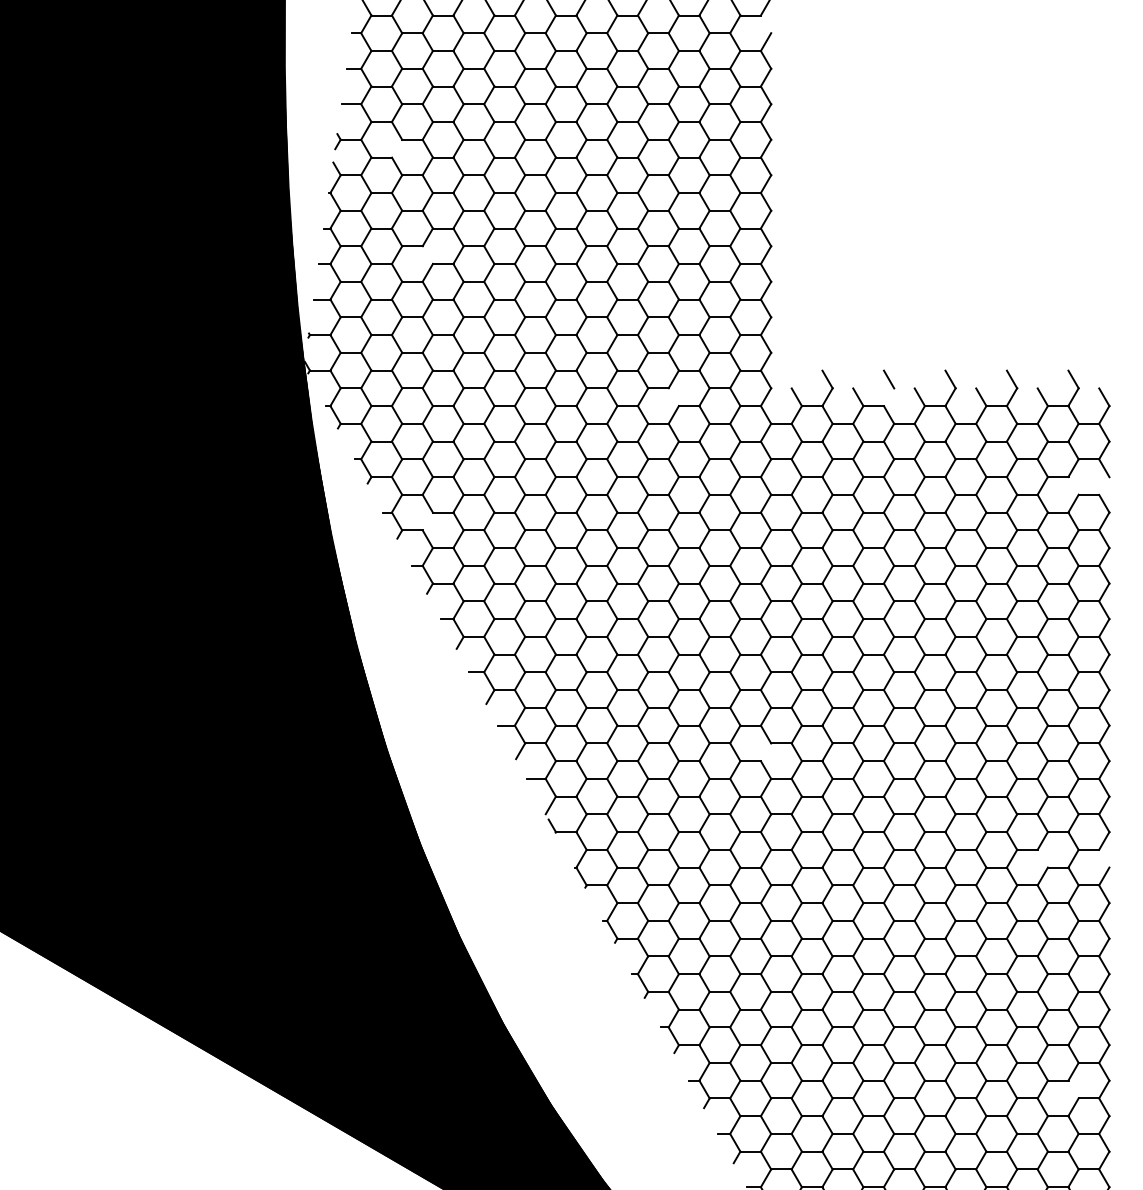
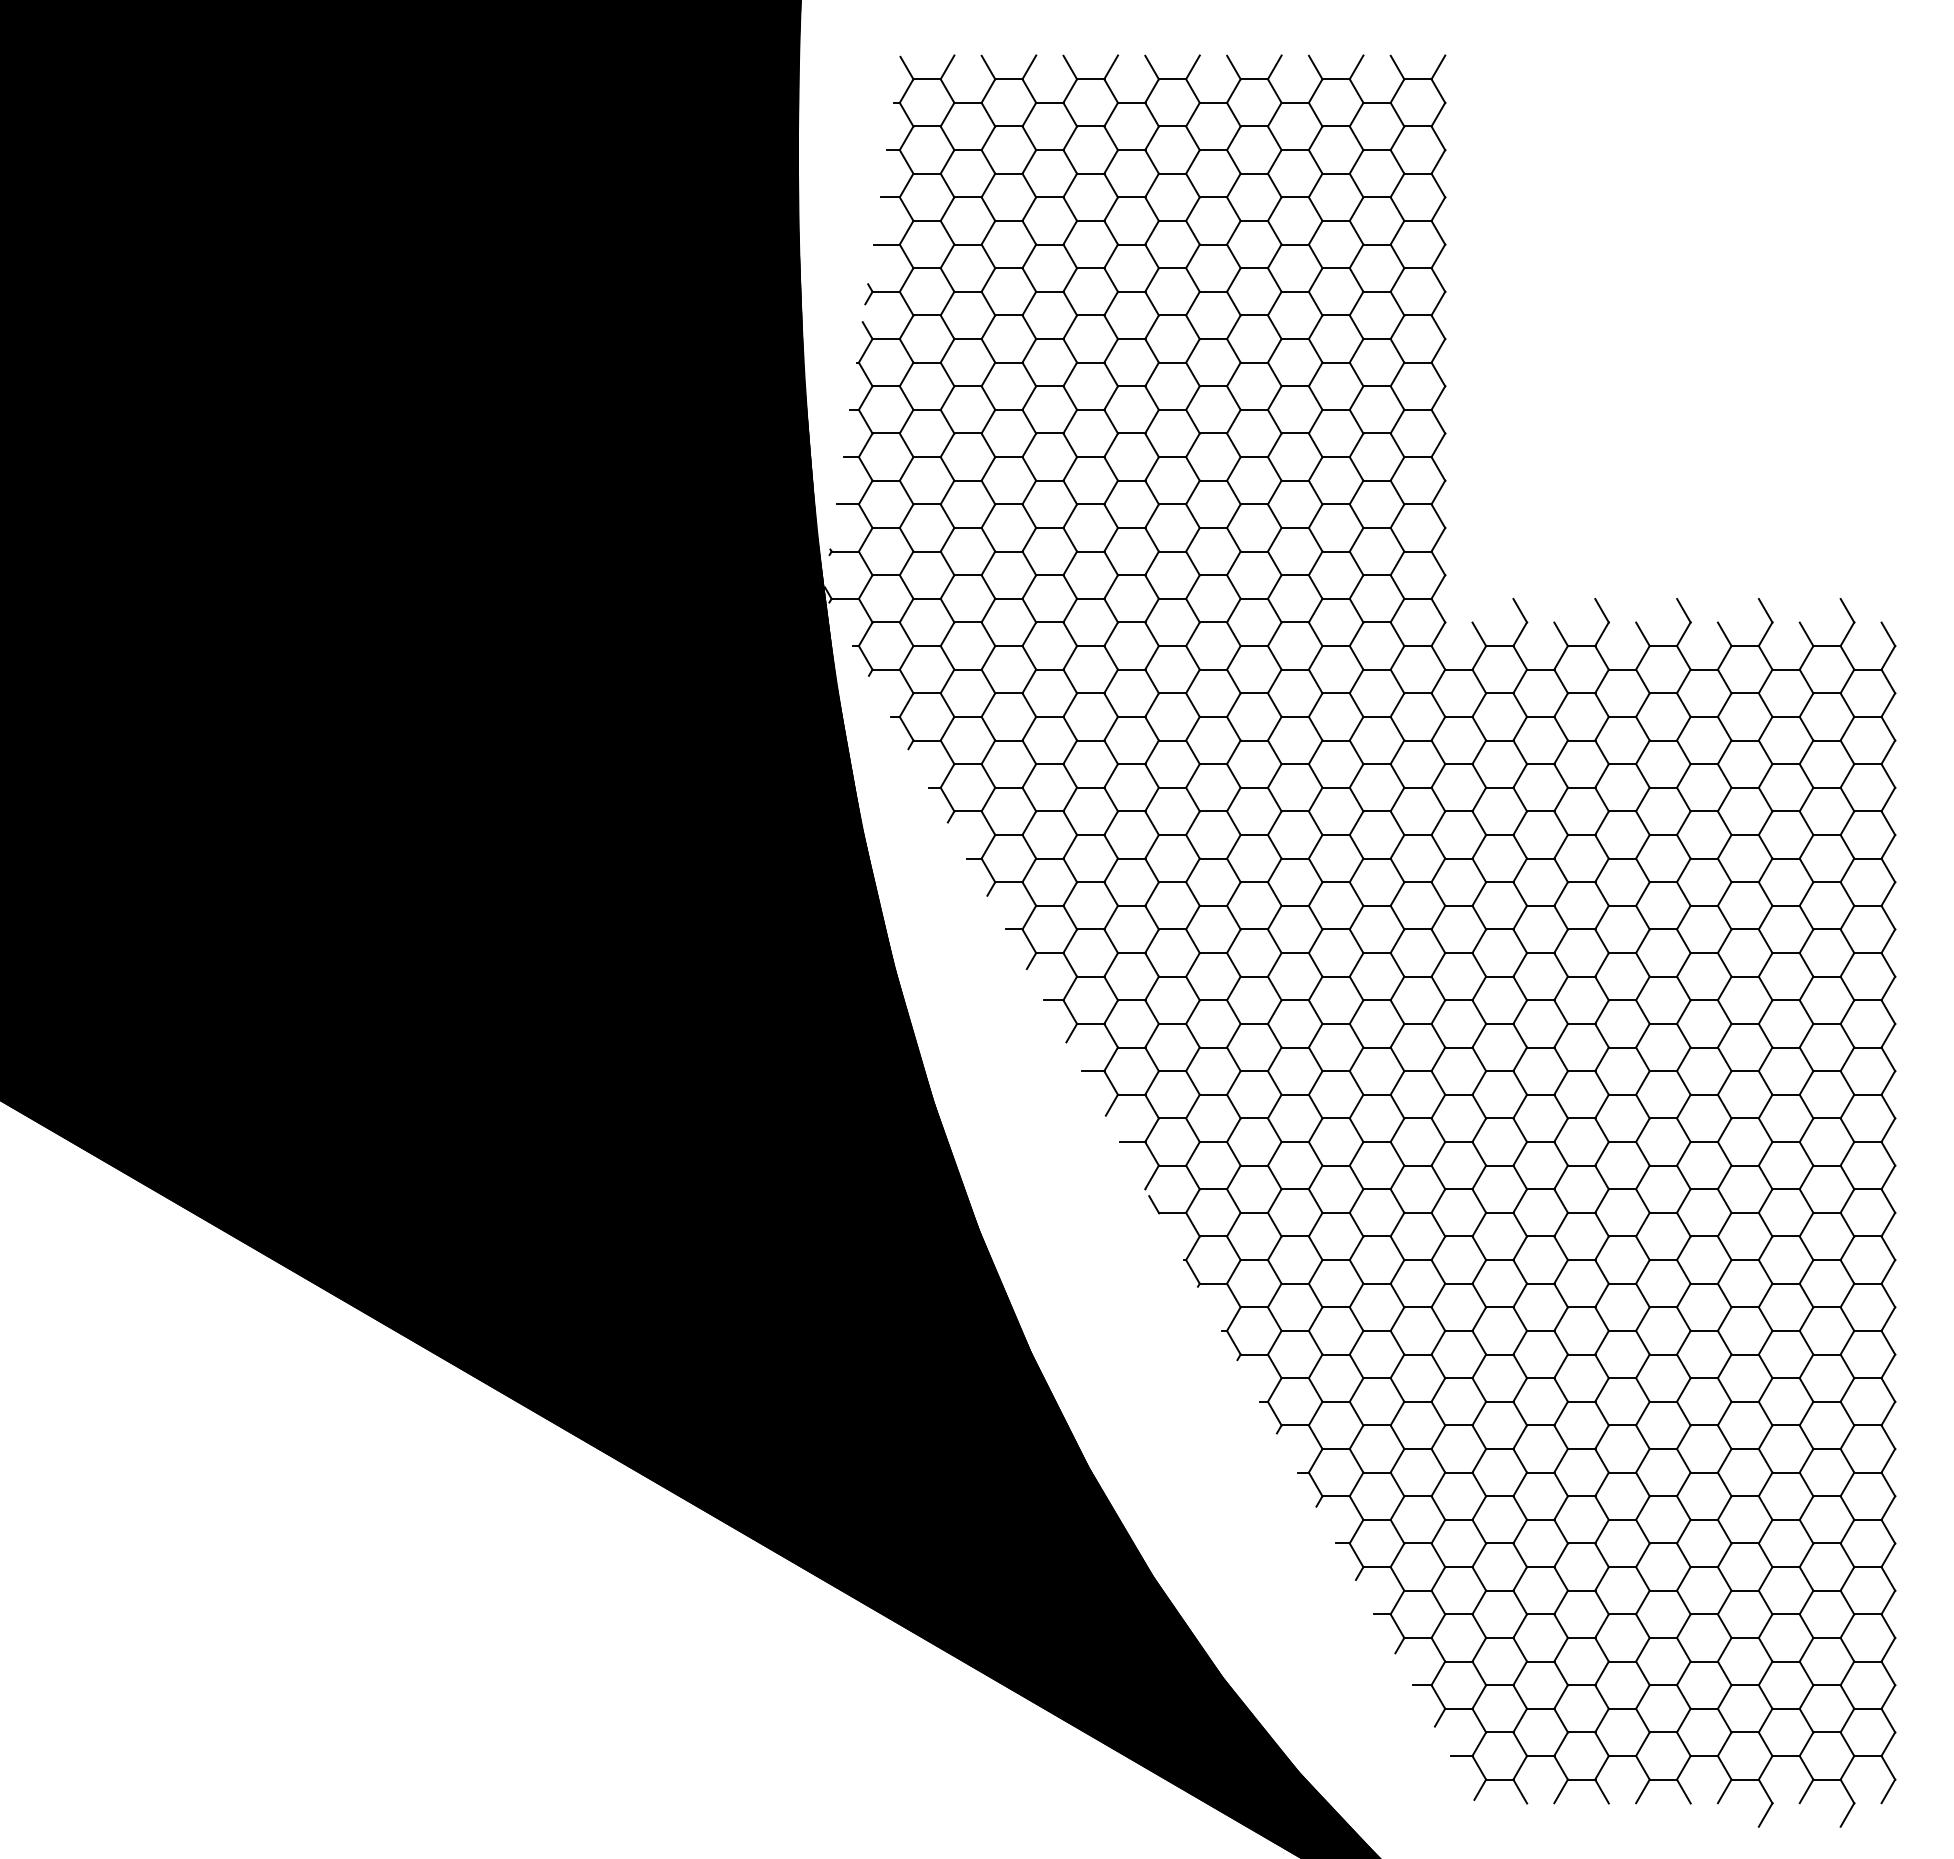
line: (766, 24) -> (1438, 138), added
line: (397, 148) -> (947, 303), added
line: (427, 255) -> (988, 445), added
line: (888, 396) -> (1601, 633), added
line: (673, 397) -> (1315, 634), added
line: (1073, 486) -> (1847, 752), added
line: (1104, 486) -> (1888, 752), added
line: (427, 521) -> (988, 799), added
line: (766, 752) -> (1438, 1106), added
line: (1042, 858) -> (1806, 1248), added
line: (1104, 858) -> (1888, 1248), added
line: (1073, 1089) -> (1847, 1555), added

